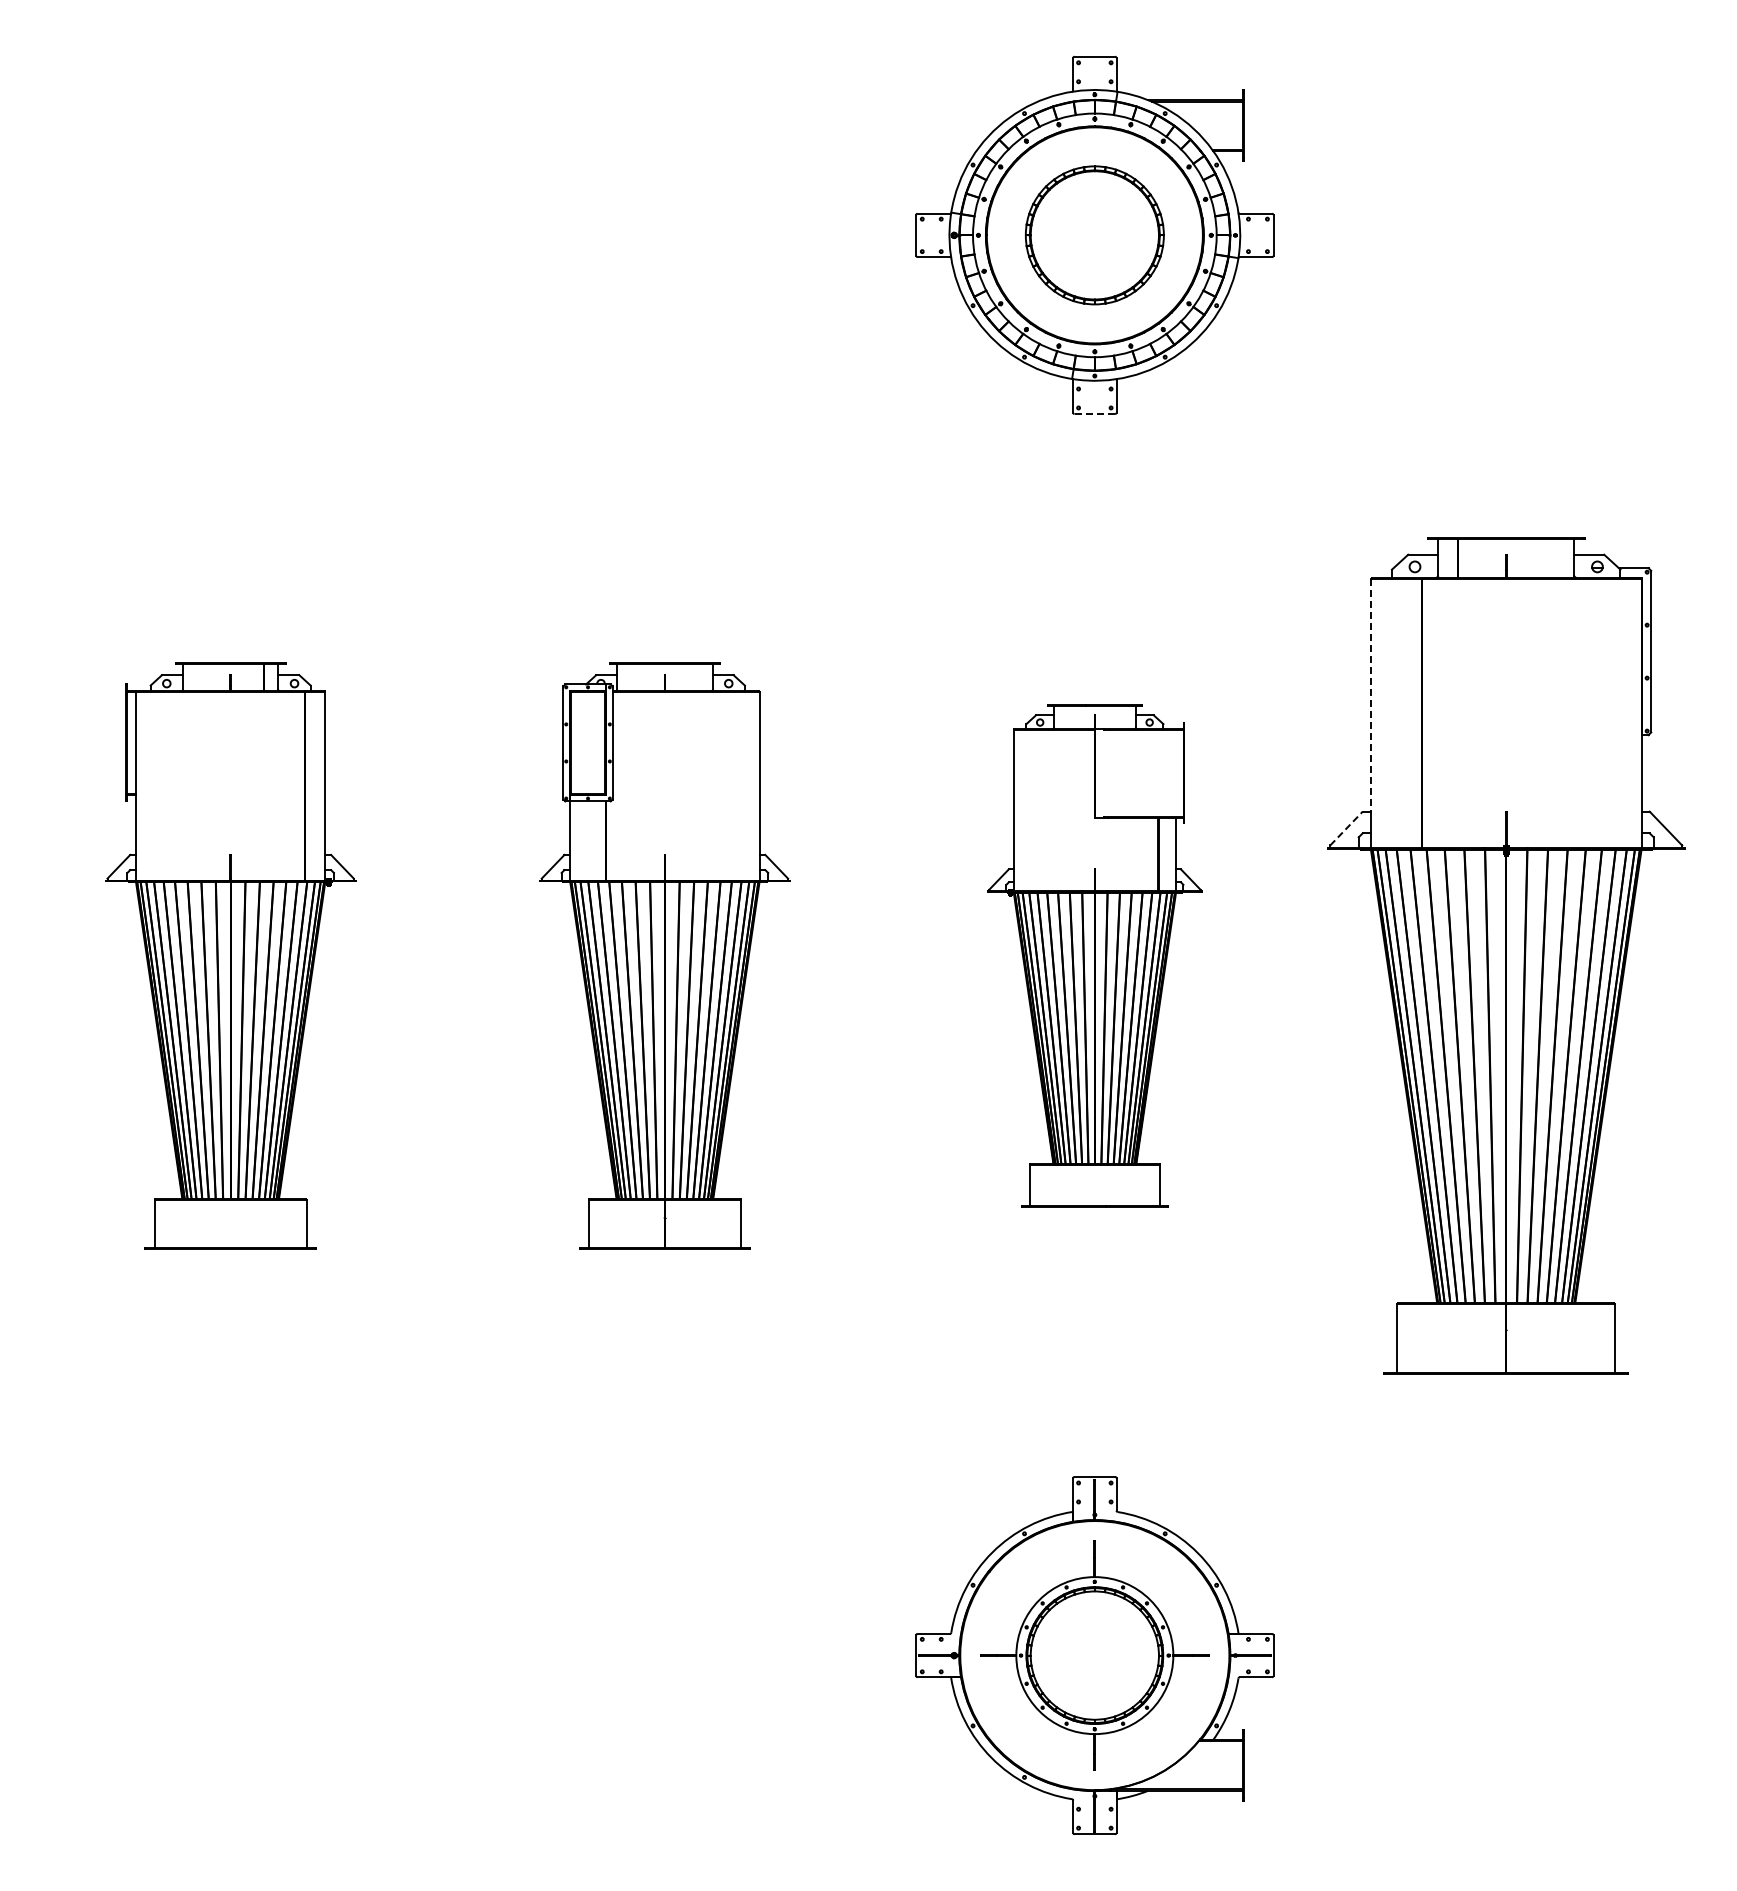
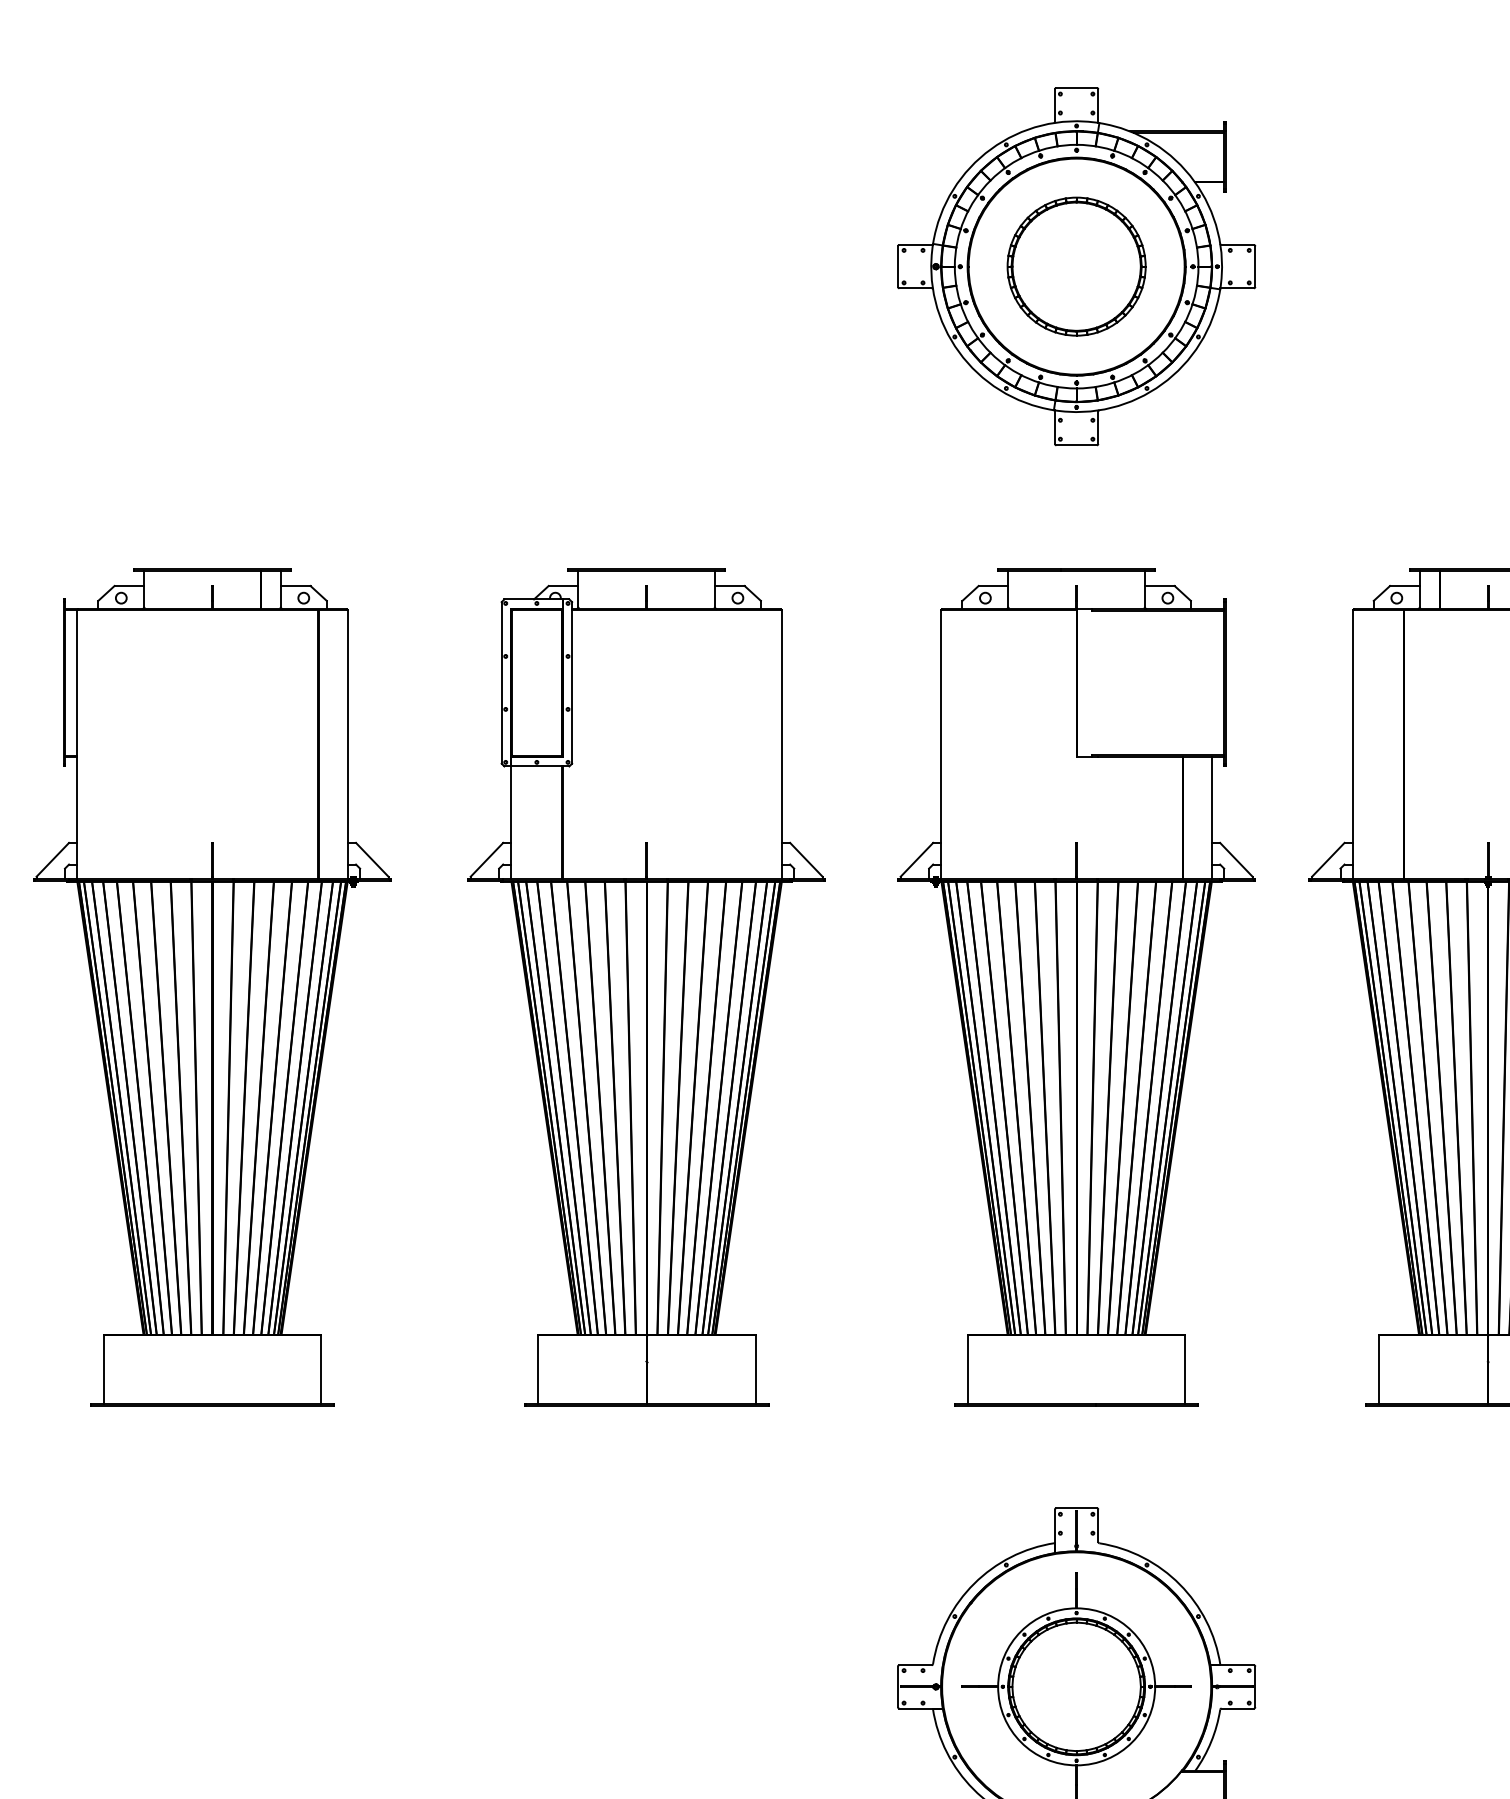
line: (1094, 414) -> (1076, 445), dashed -> solid
line: (1370, 695) -> (1352, 726), dashed -> solid
line: (1346, 828) -> (1328, 859), dashed -> solid
part: (230, 955) -> (212, 986), size x1.43
part: (664, 955) -> (646, 986), size x1.43
part: (1094, 955) -> (1076, 986), size x1.67

